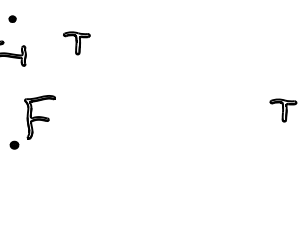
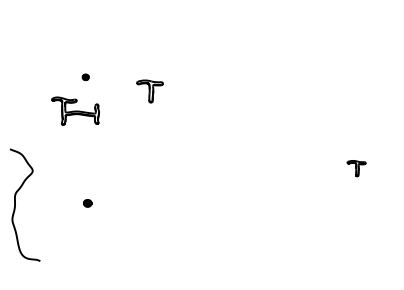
part: (76, 43) -> (149, 91), moved
part: (283, 110) -> (356, 168), size x0.7
part: (40, 117) -> (113, 175), removed

